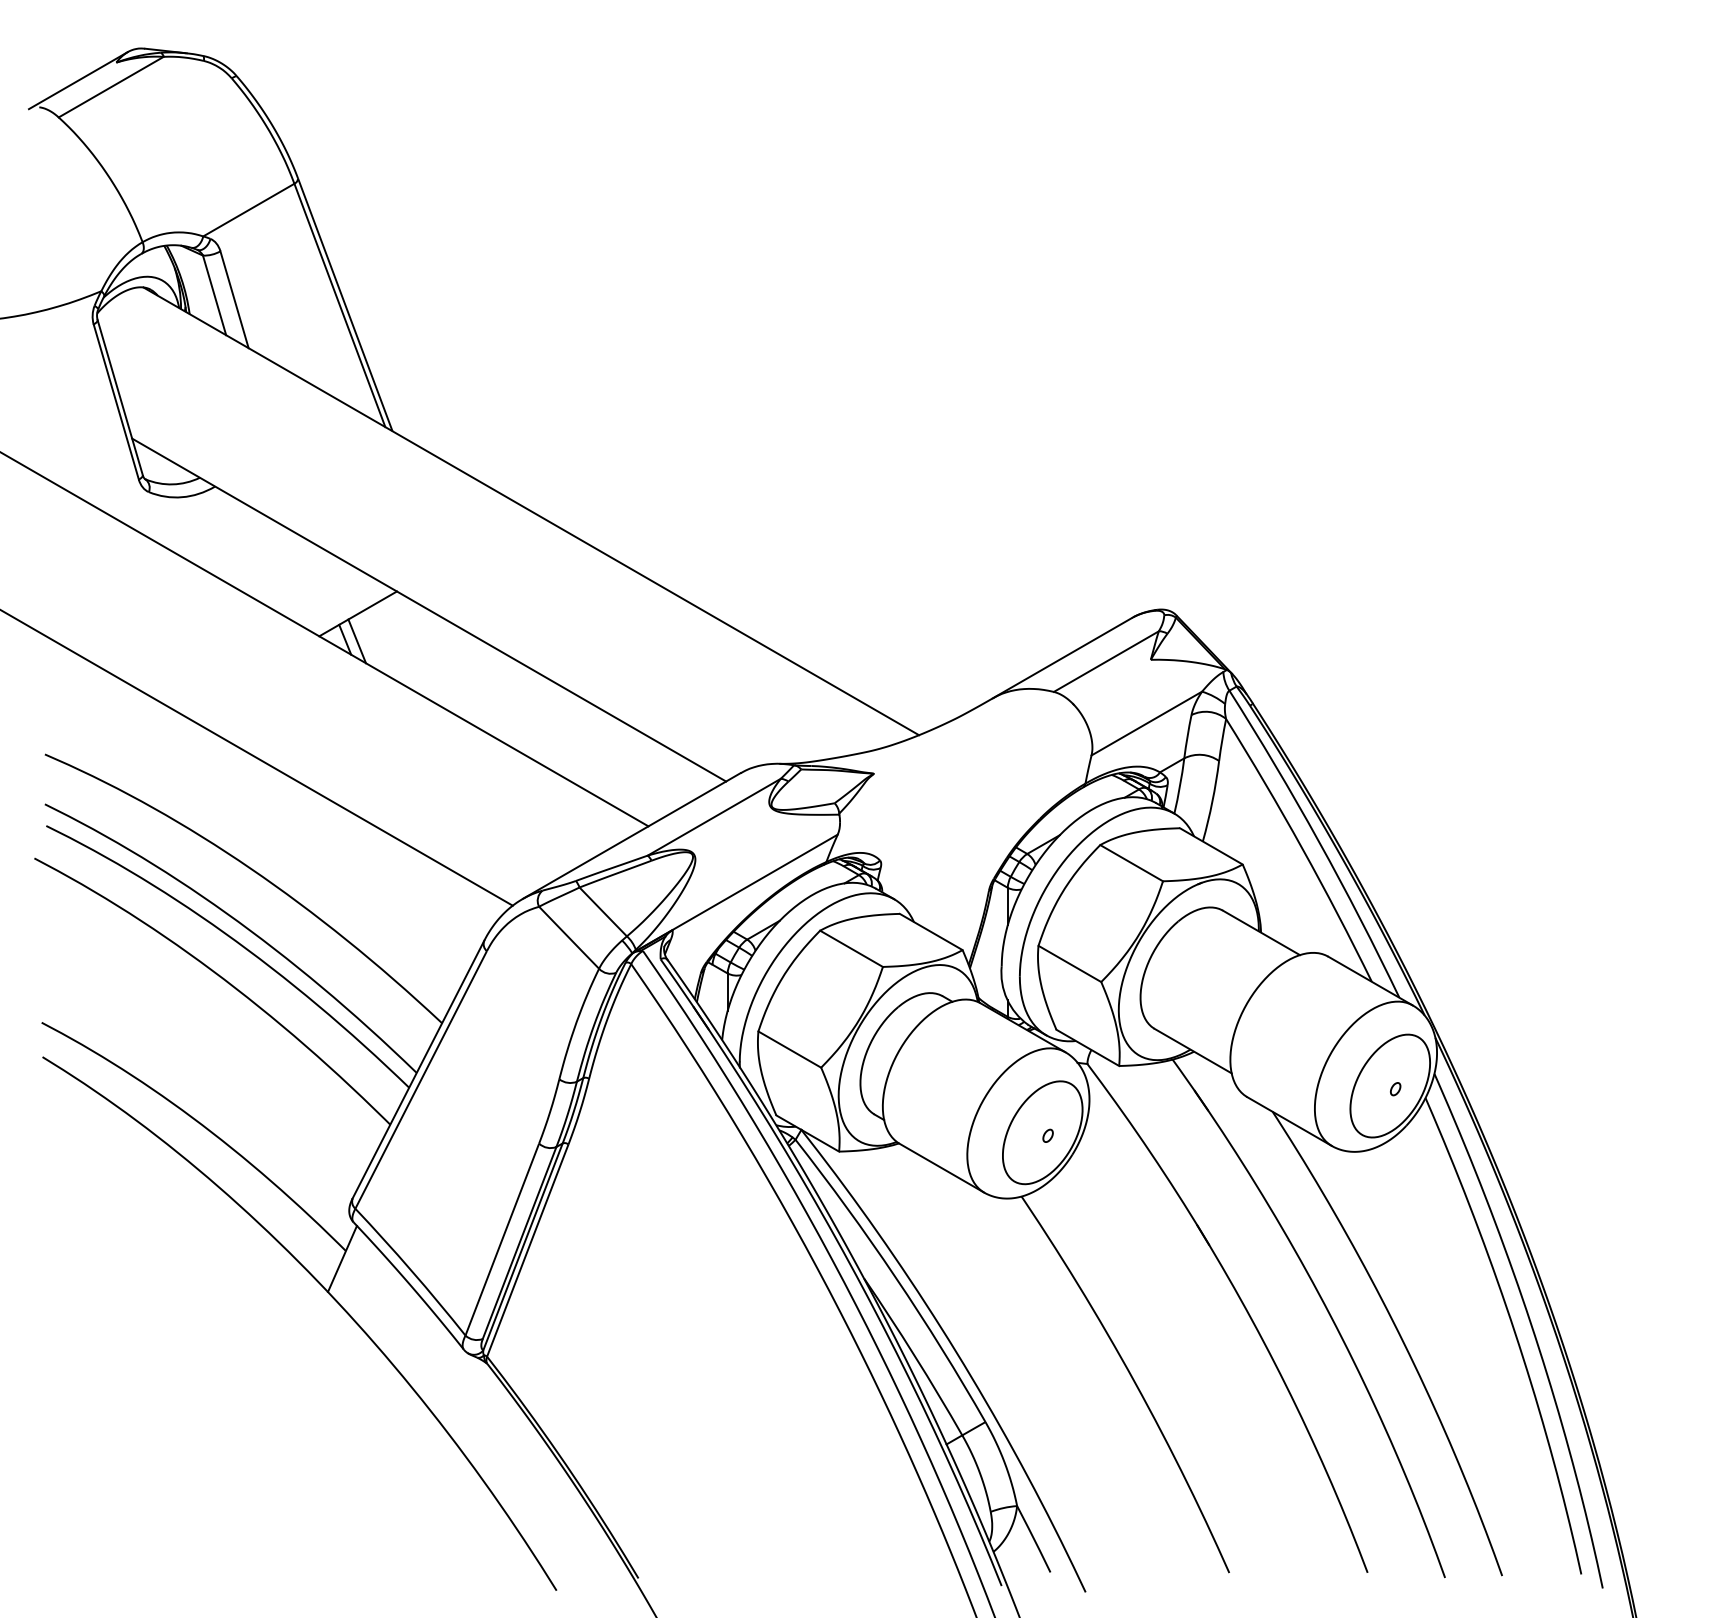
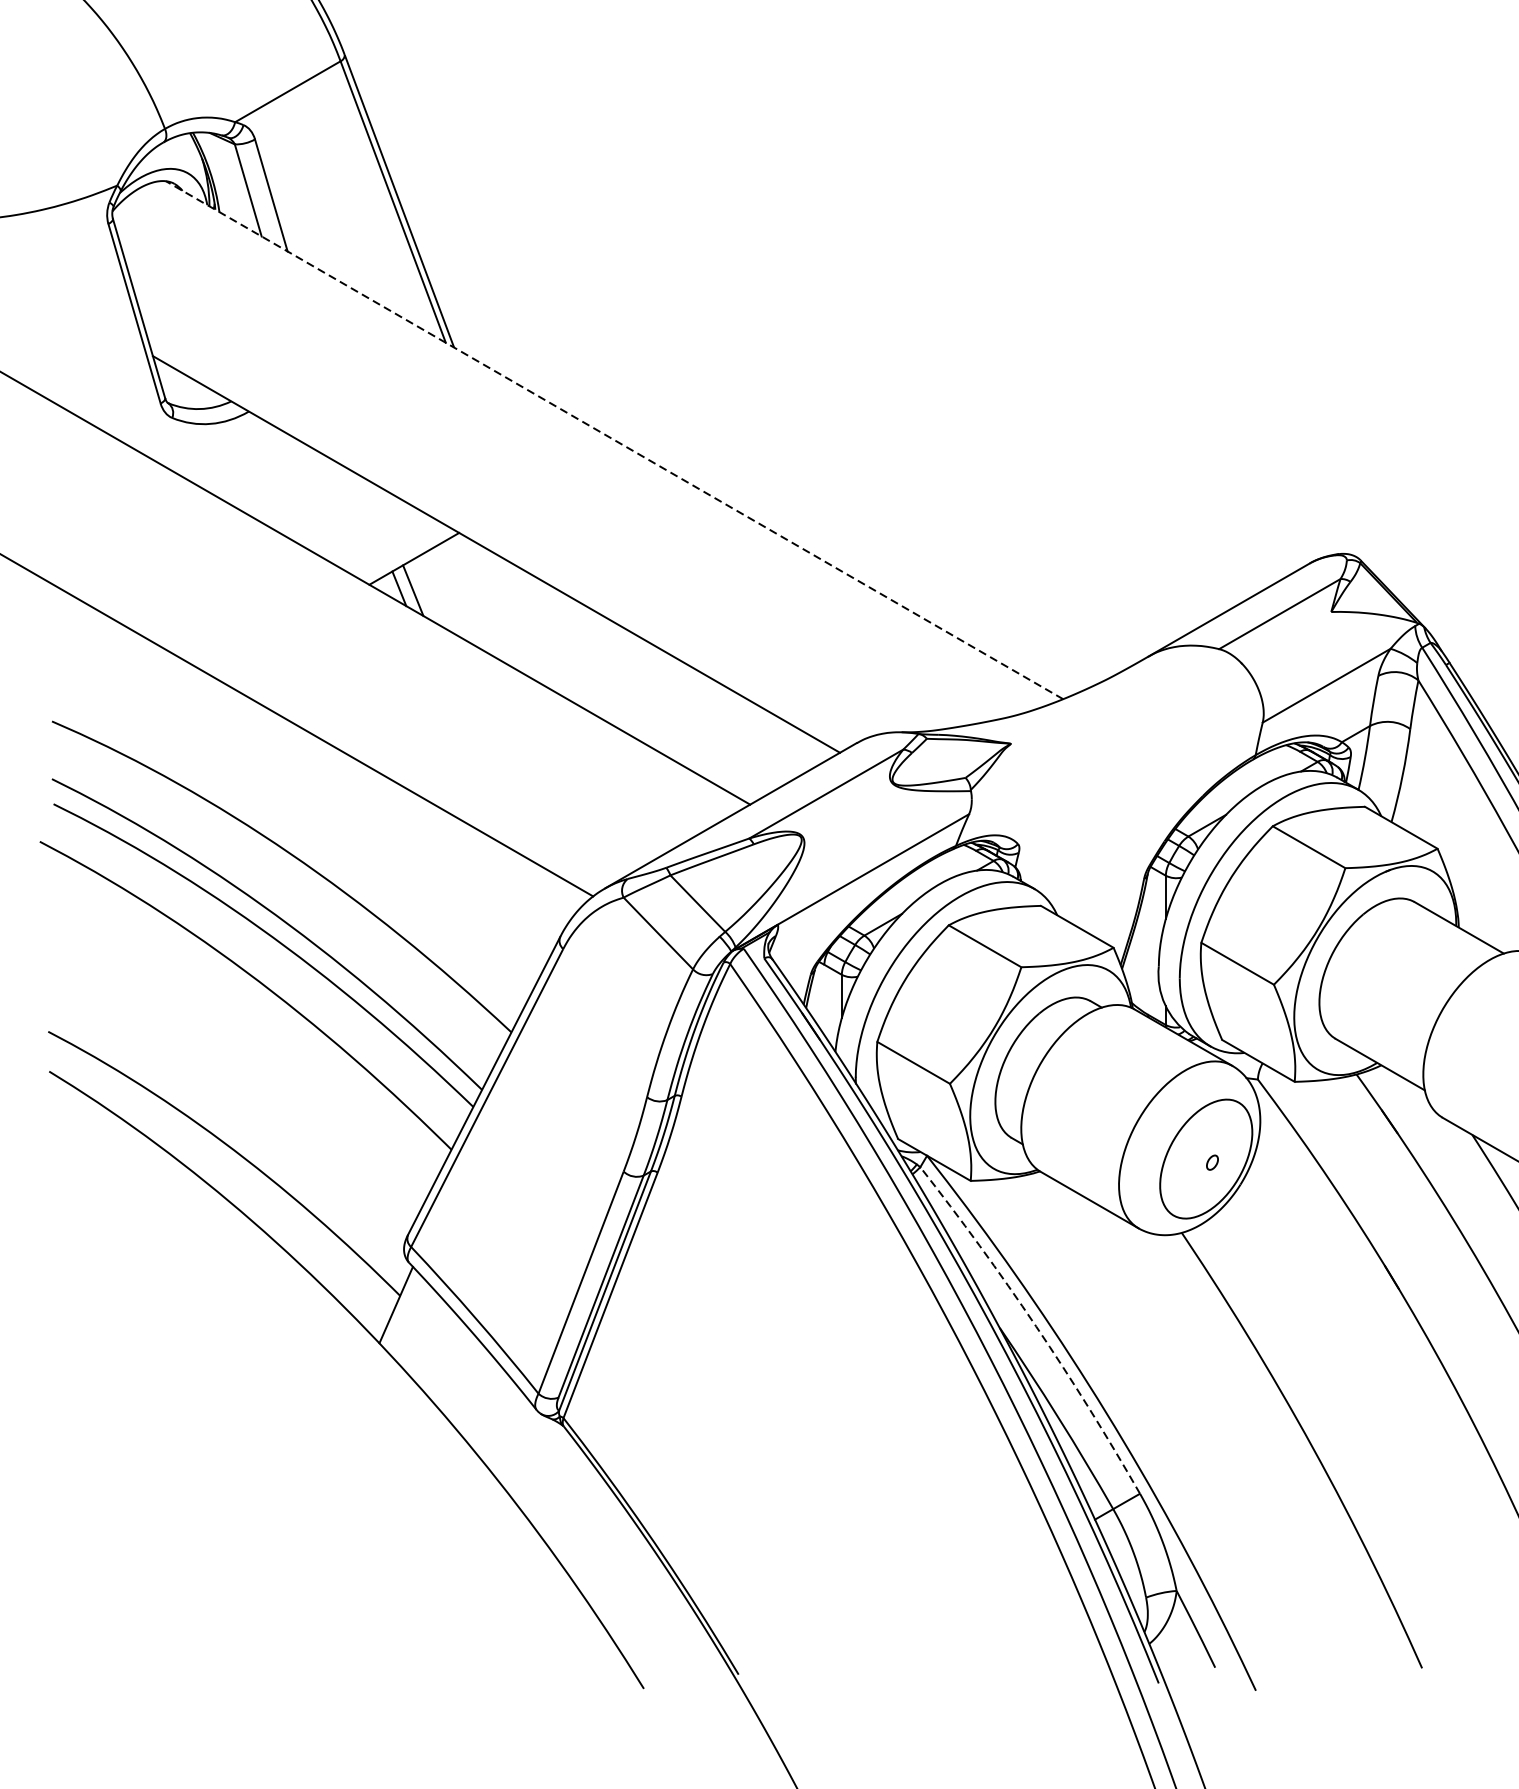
line: (531, 511) -> (614, 440), solid -> dashed
arc: (895, 1277) -> (1035, 1326), solid -> dashed

